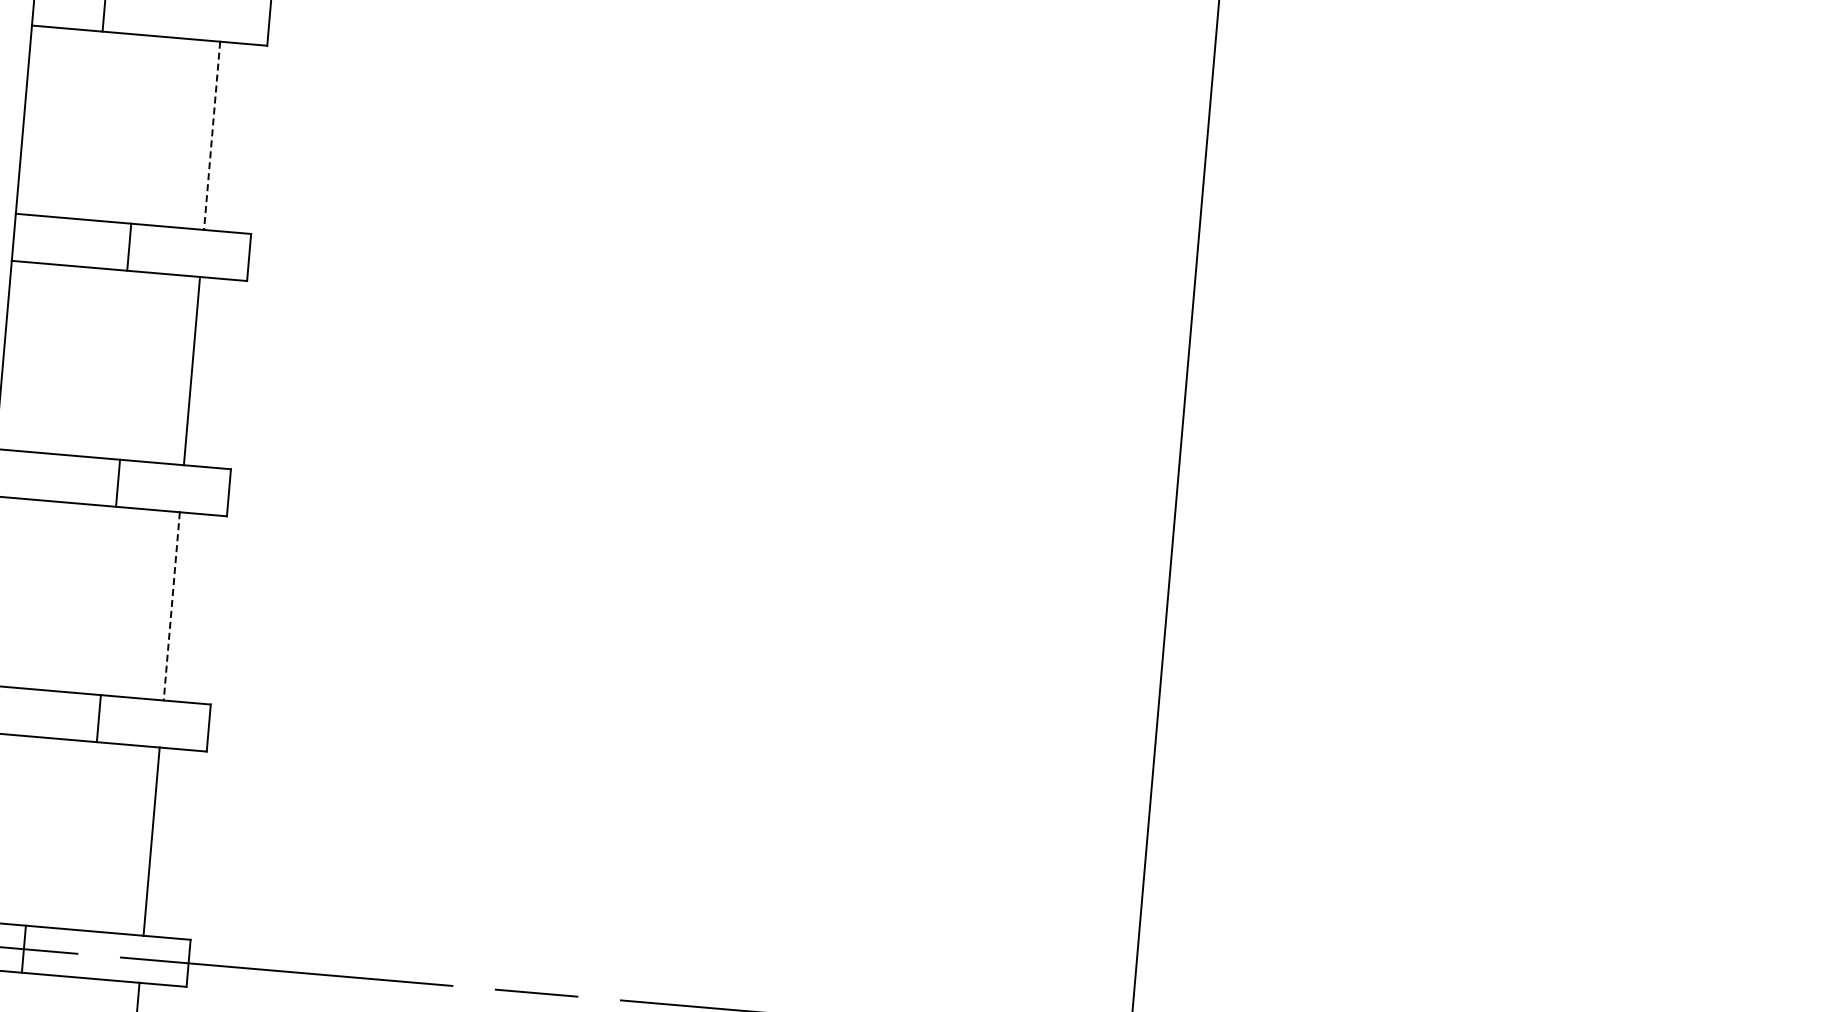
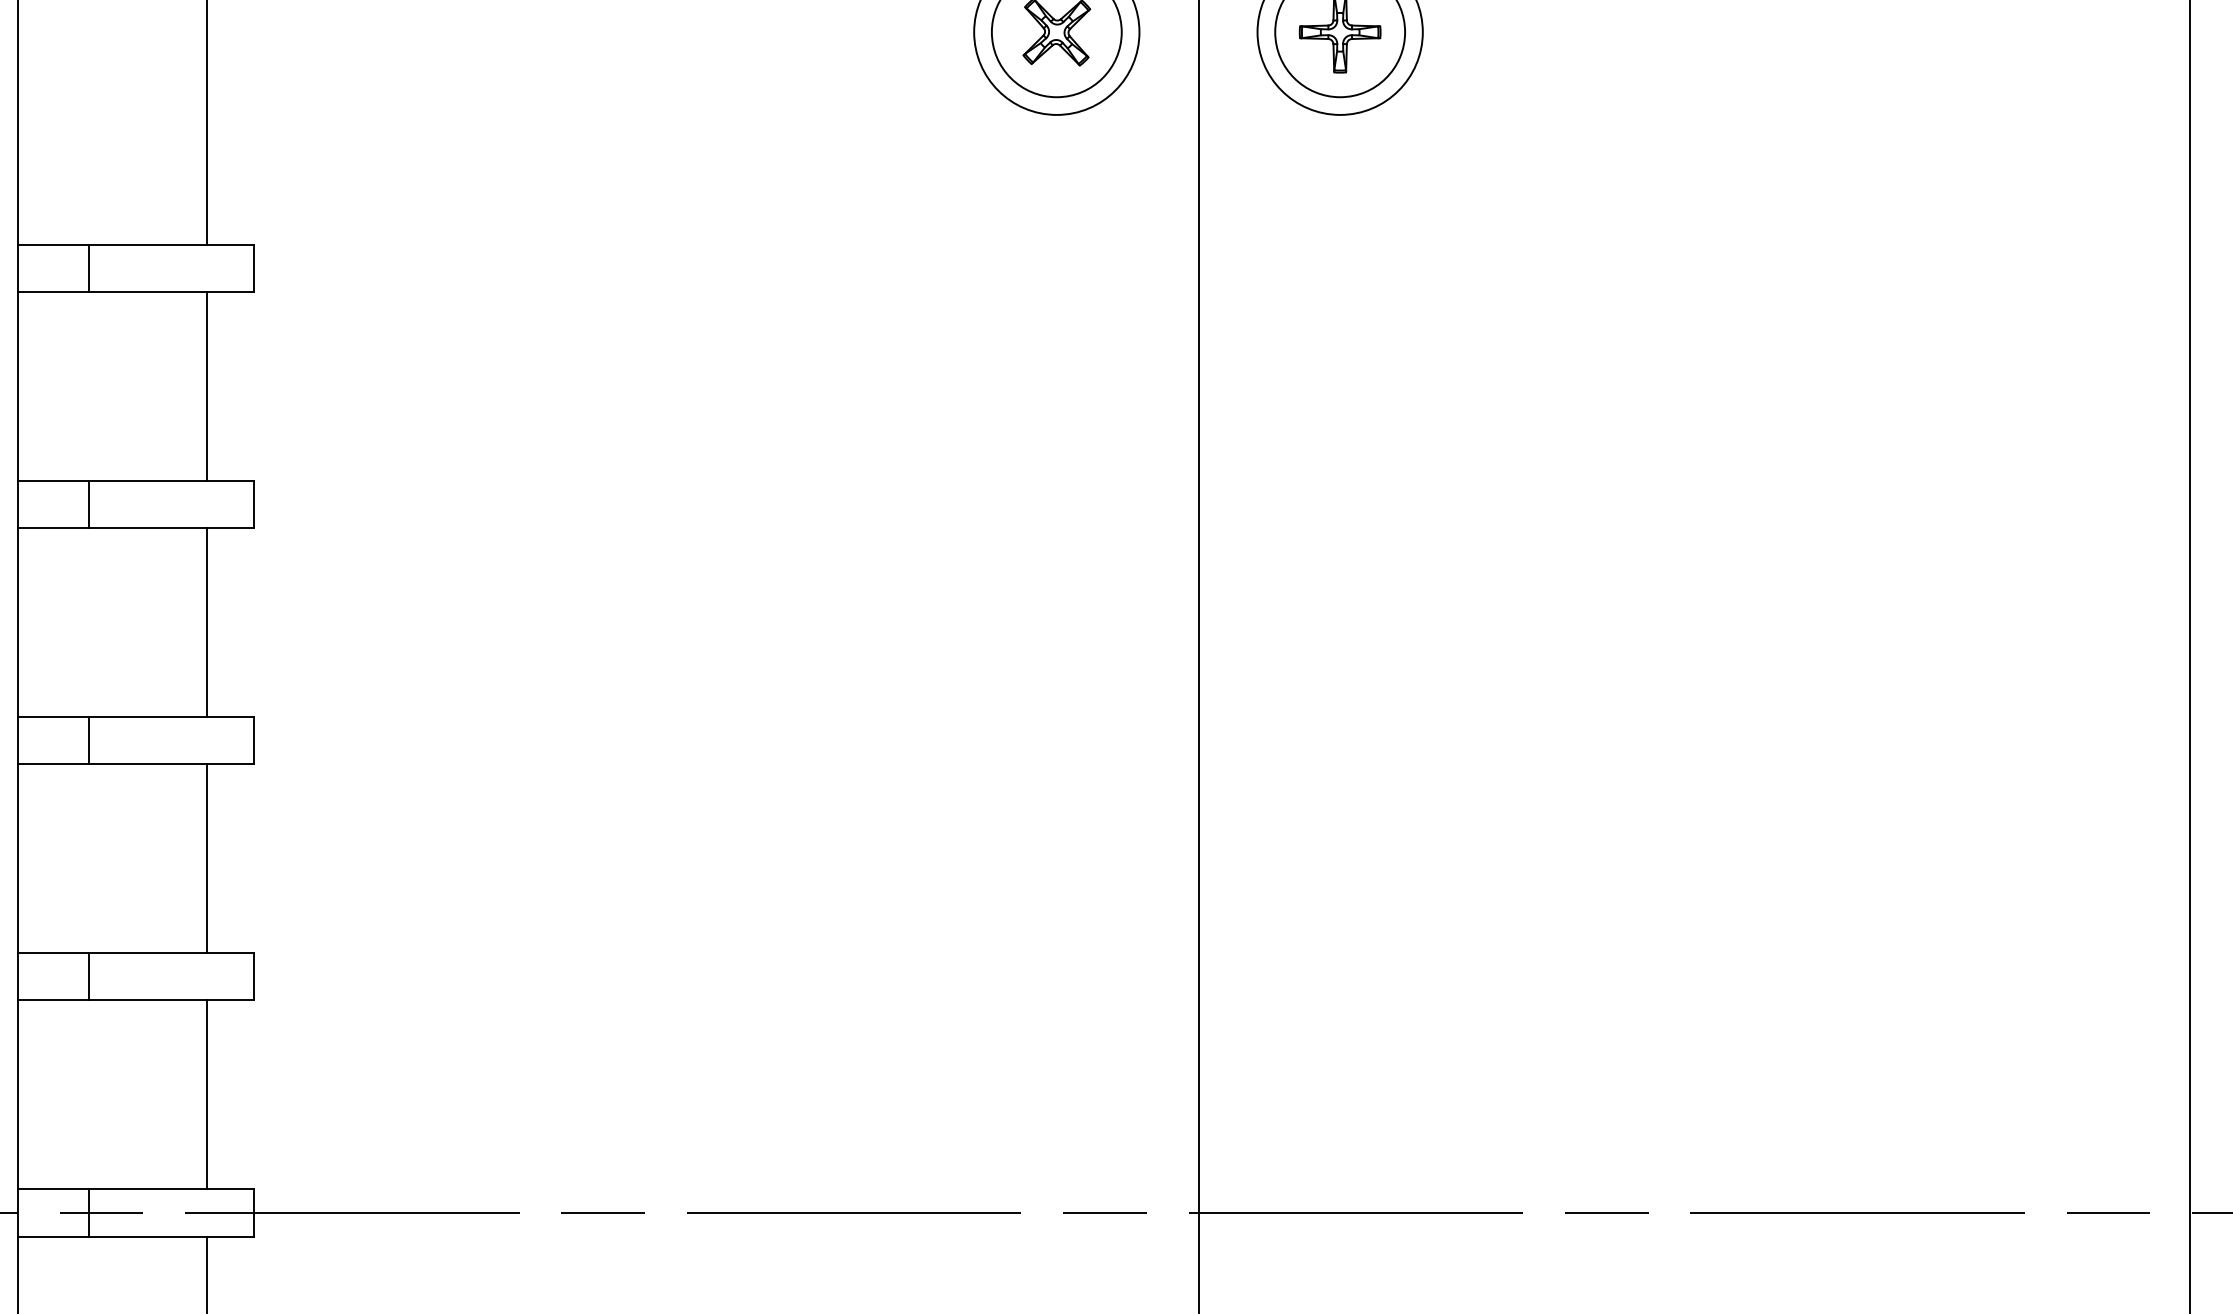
line: (211, 136) -> (206, 387), dashed -> solid
line: (129, 247) -> (88, 504), moved
line: (117, 483) -> (88, 740), moved
line: (171, 607) -> (206, 859), dashed -> solid
line: (98, 718) -> (88, 976), moved

